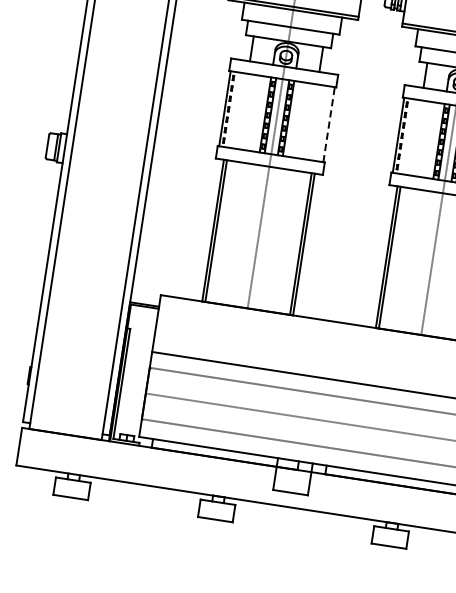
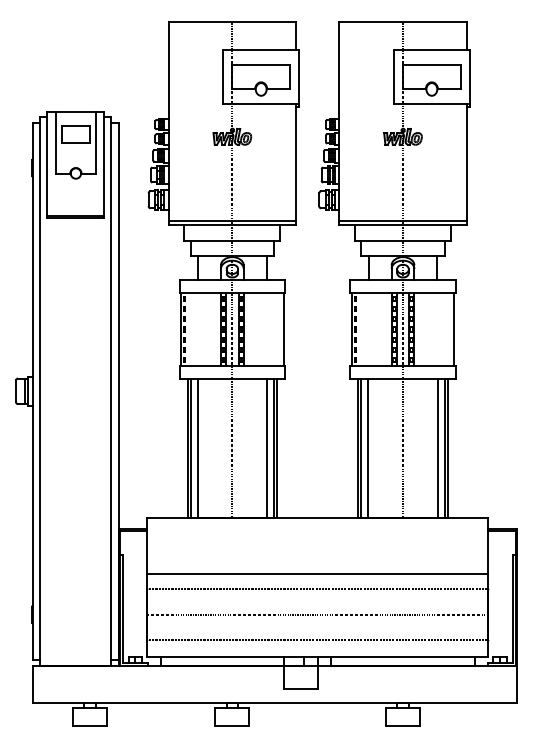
line: (329, 124) -> (283, 329), dashed -> solid
line: (223, 231) -> (197, 447), added
line: (294, 242) -> (267, 447), added
line: (397, 258) -> (368, 447), added

